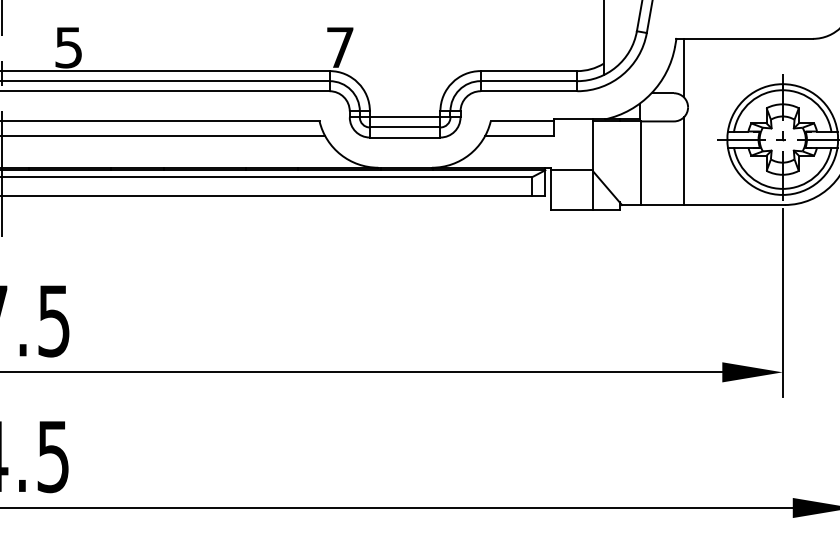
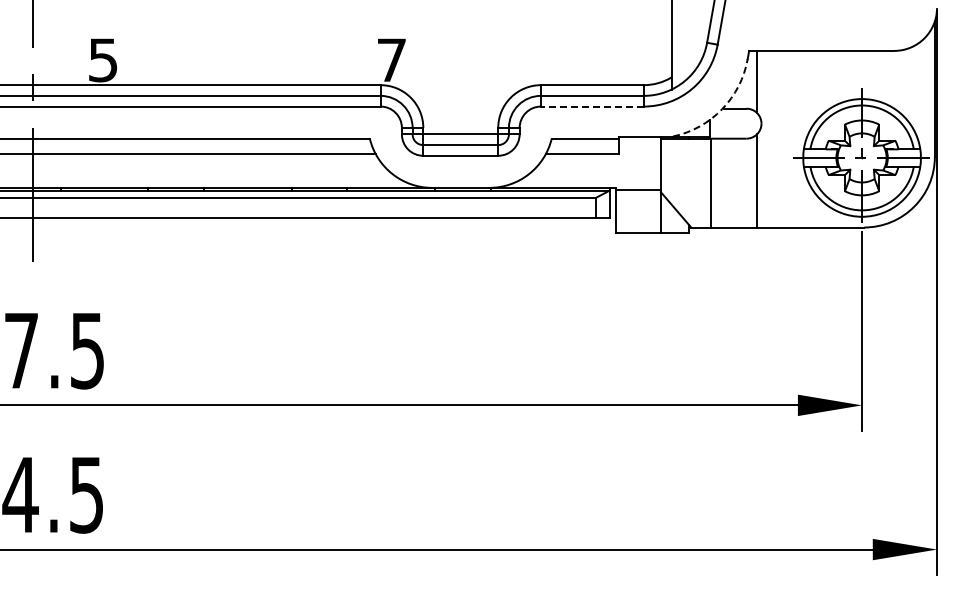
line: (528, 91) -> (591, 106), solid -> dashed
arc: (651, 93) -> (722, 109), solid -> dashed

